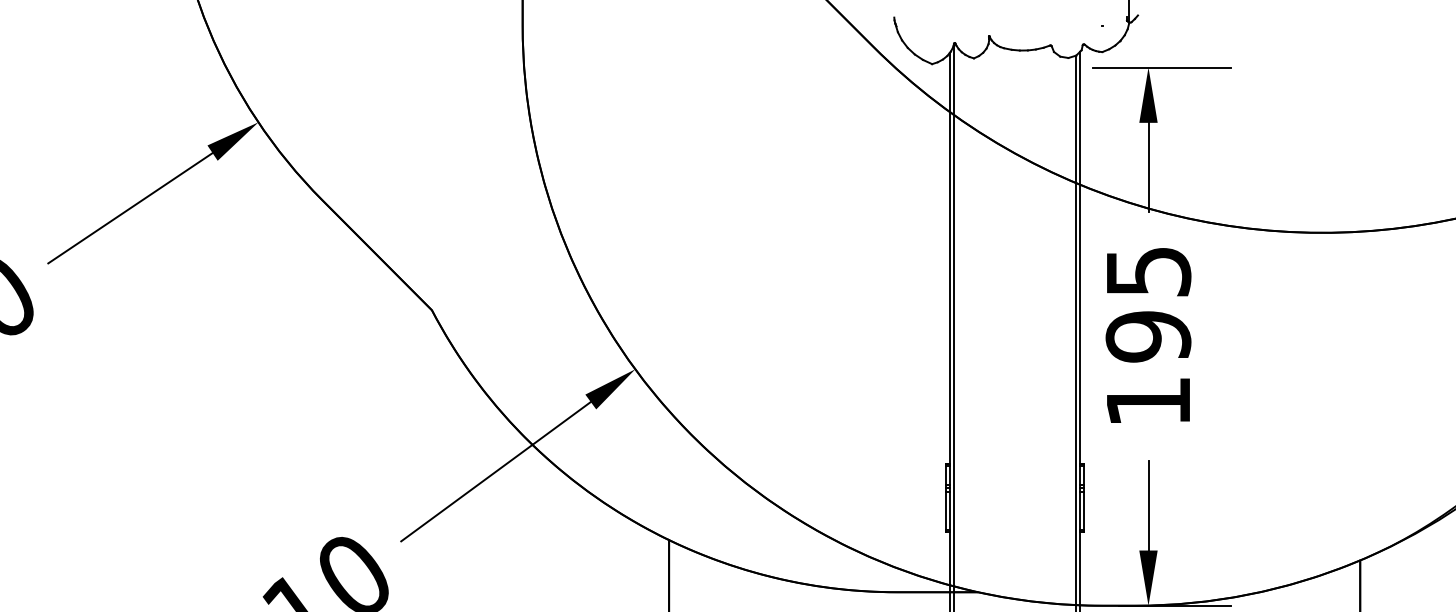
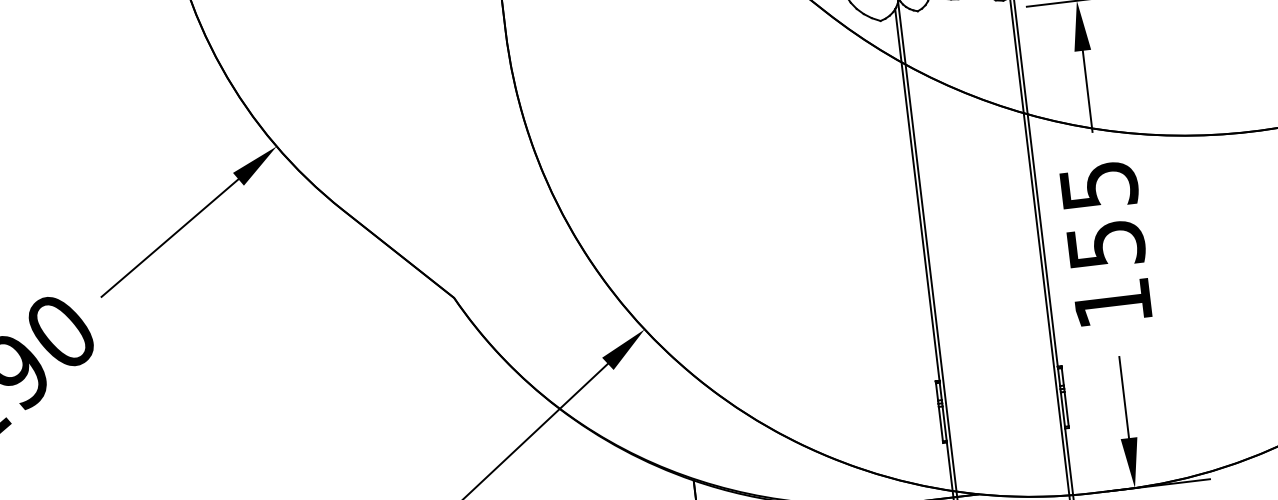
text: (1148, 336) -> (1105, 244), 195 -> 155

